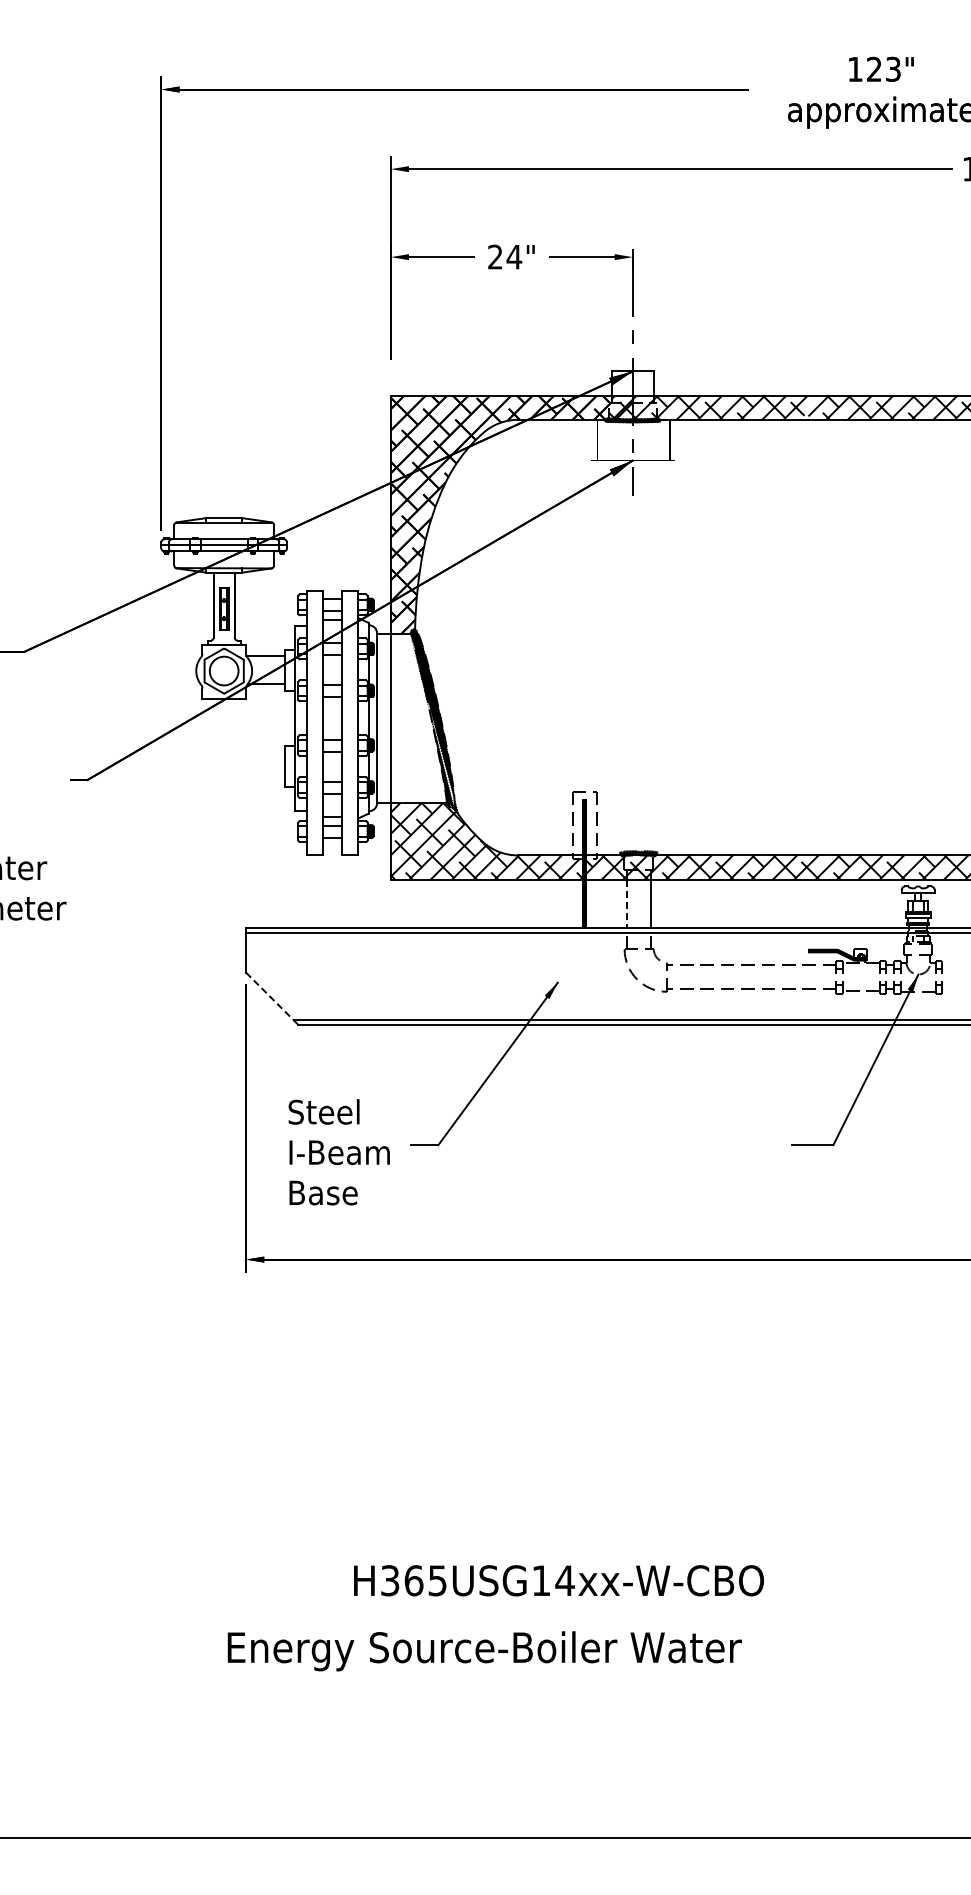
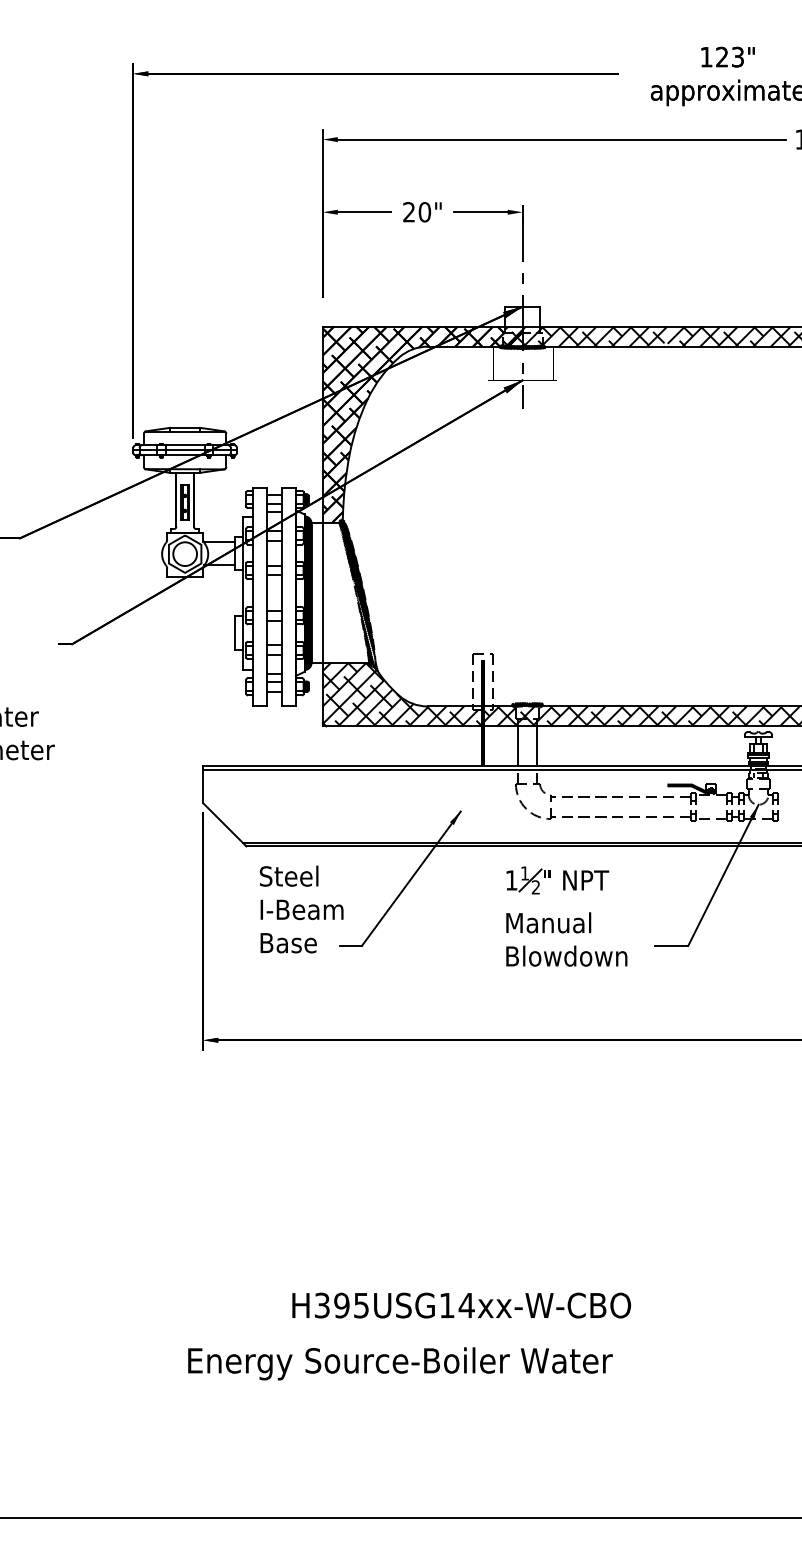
text: (514, 256) -> (424, 211), 24" -> 20"
hatch: (372, 718) -> (307, 593), added
line: (626, 904) -> (517, 746), dashed -> solid
line: (272, 998) -> (225, 824), dashed -> solid
part: (686, 1109) -> (567, 916), added
text: (338, 1152) -> (301, 909), moved
text: (413, 1580) -> (341, 1305), H365USG14xx-W-CBO -> H395USG14xx-W-CBO

